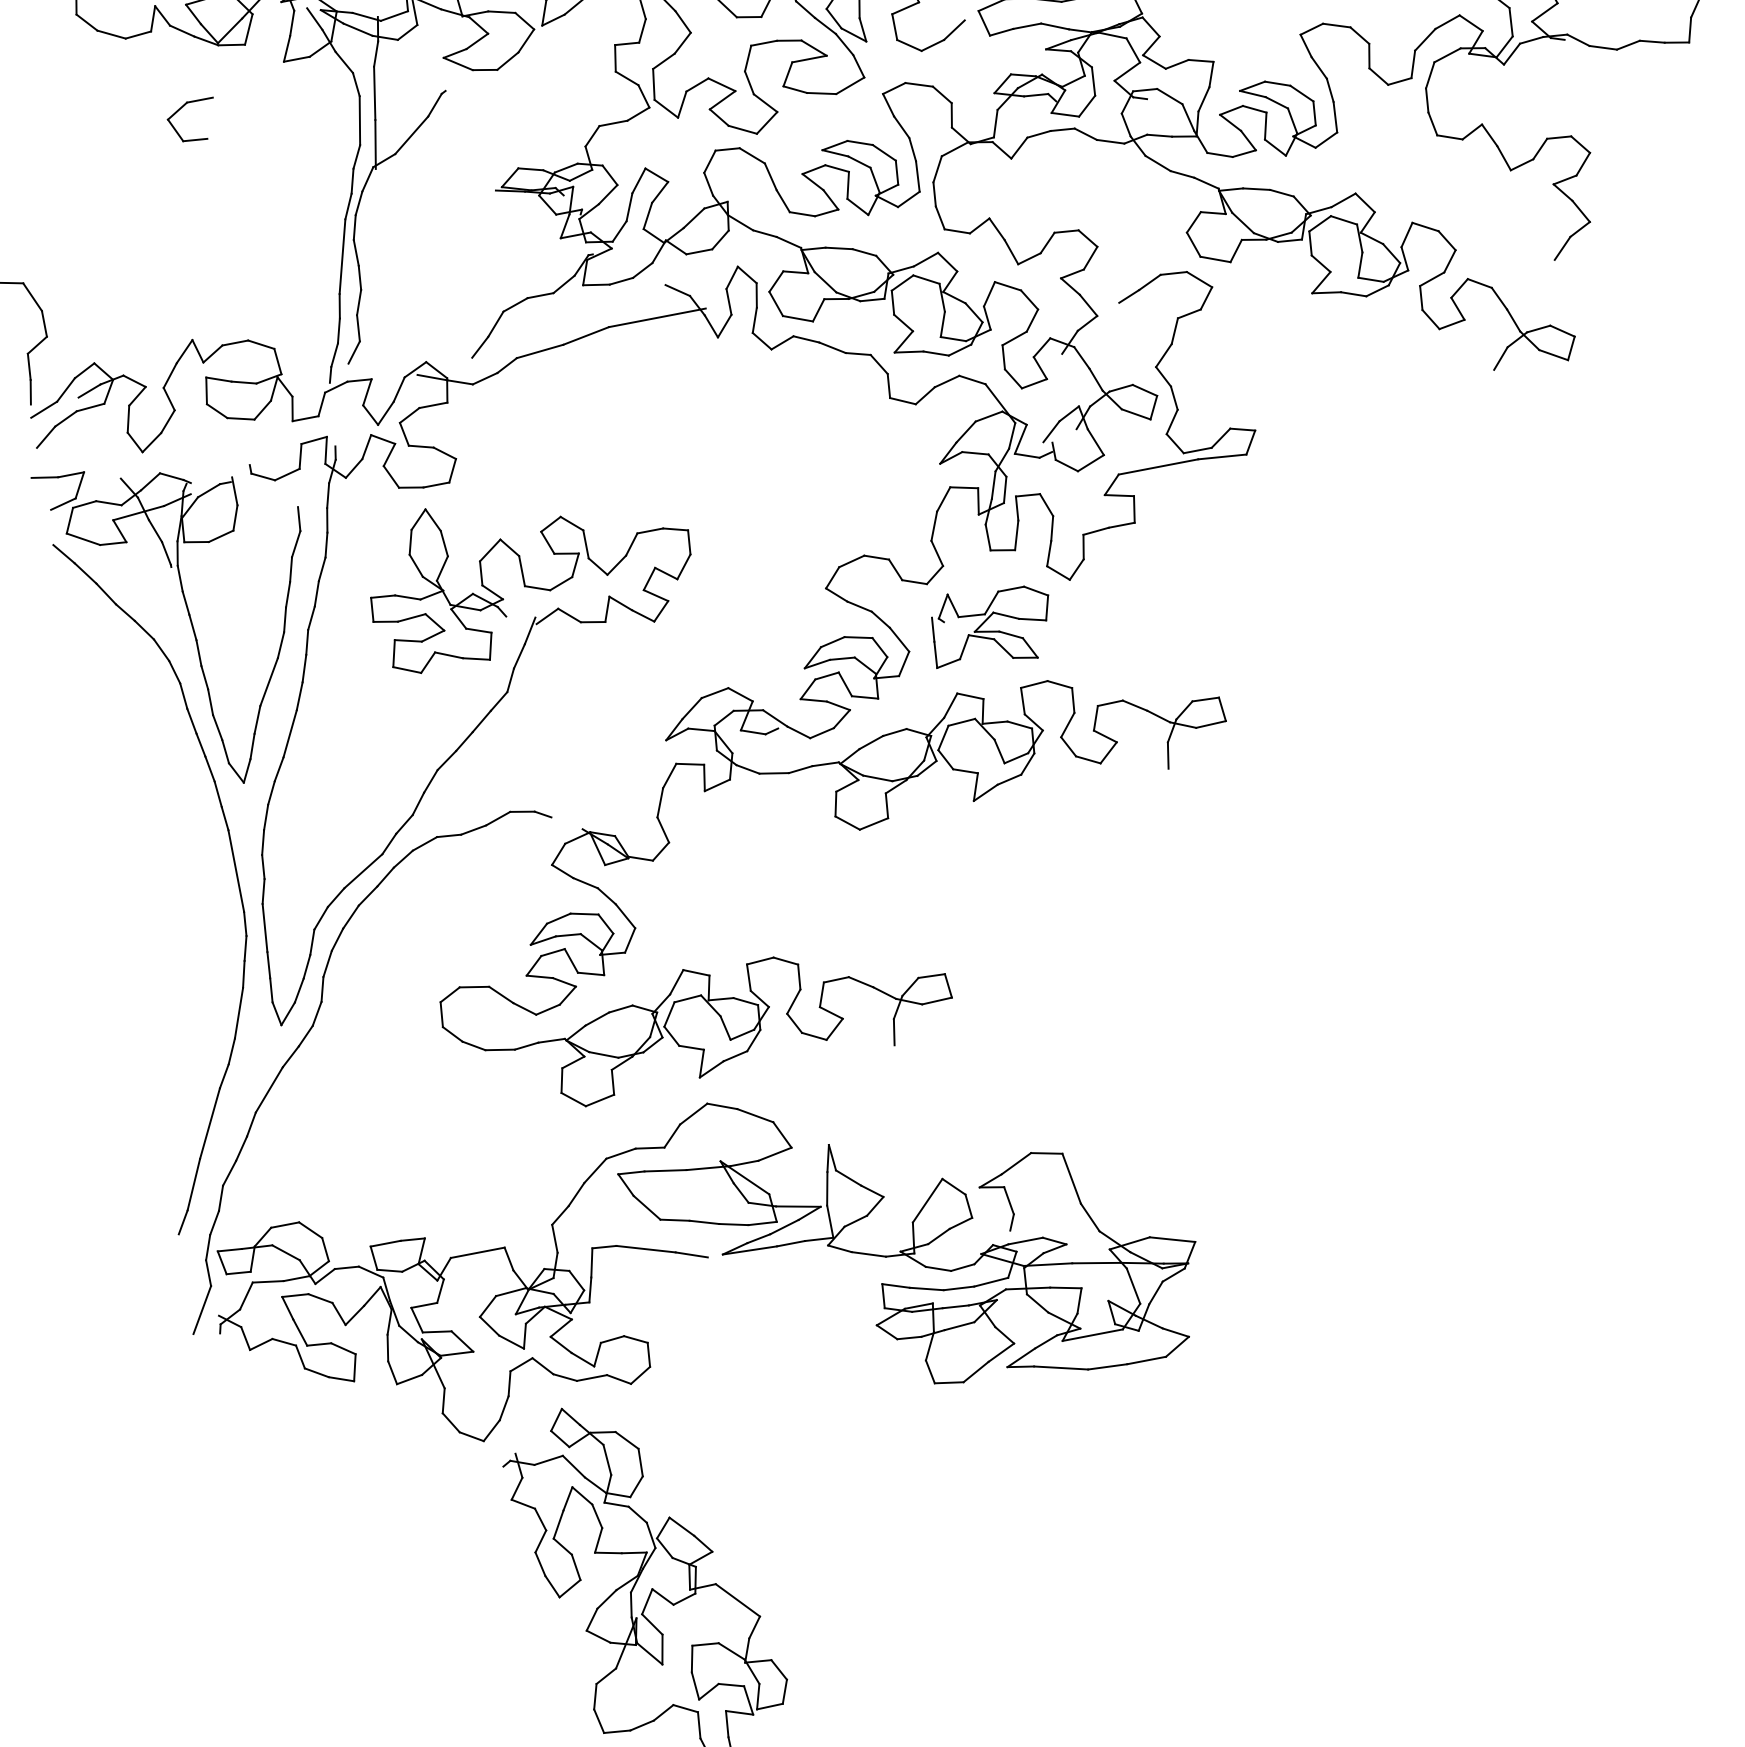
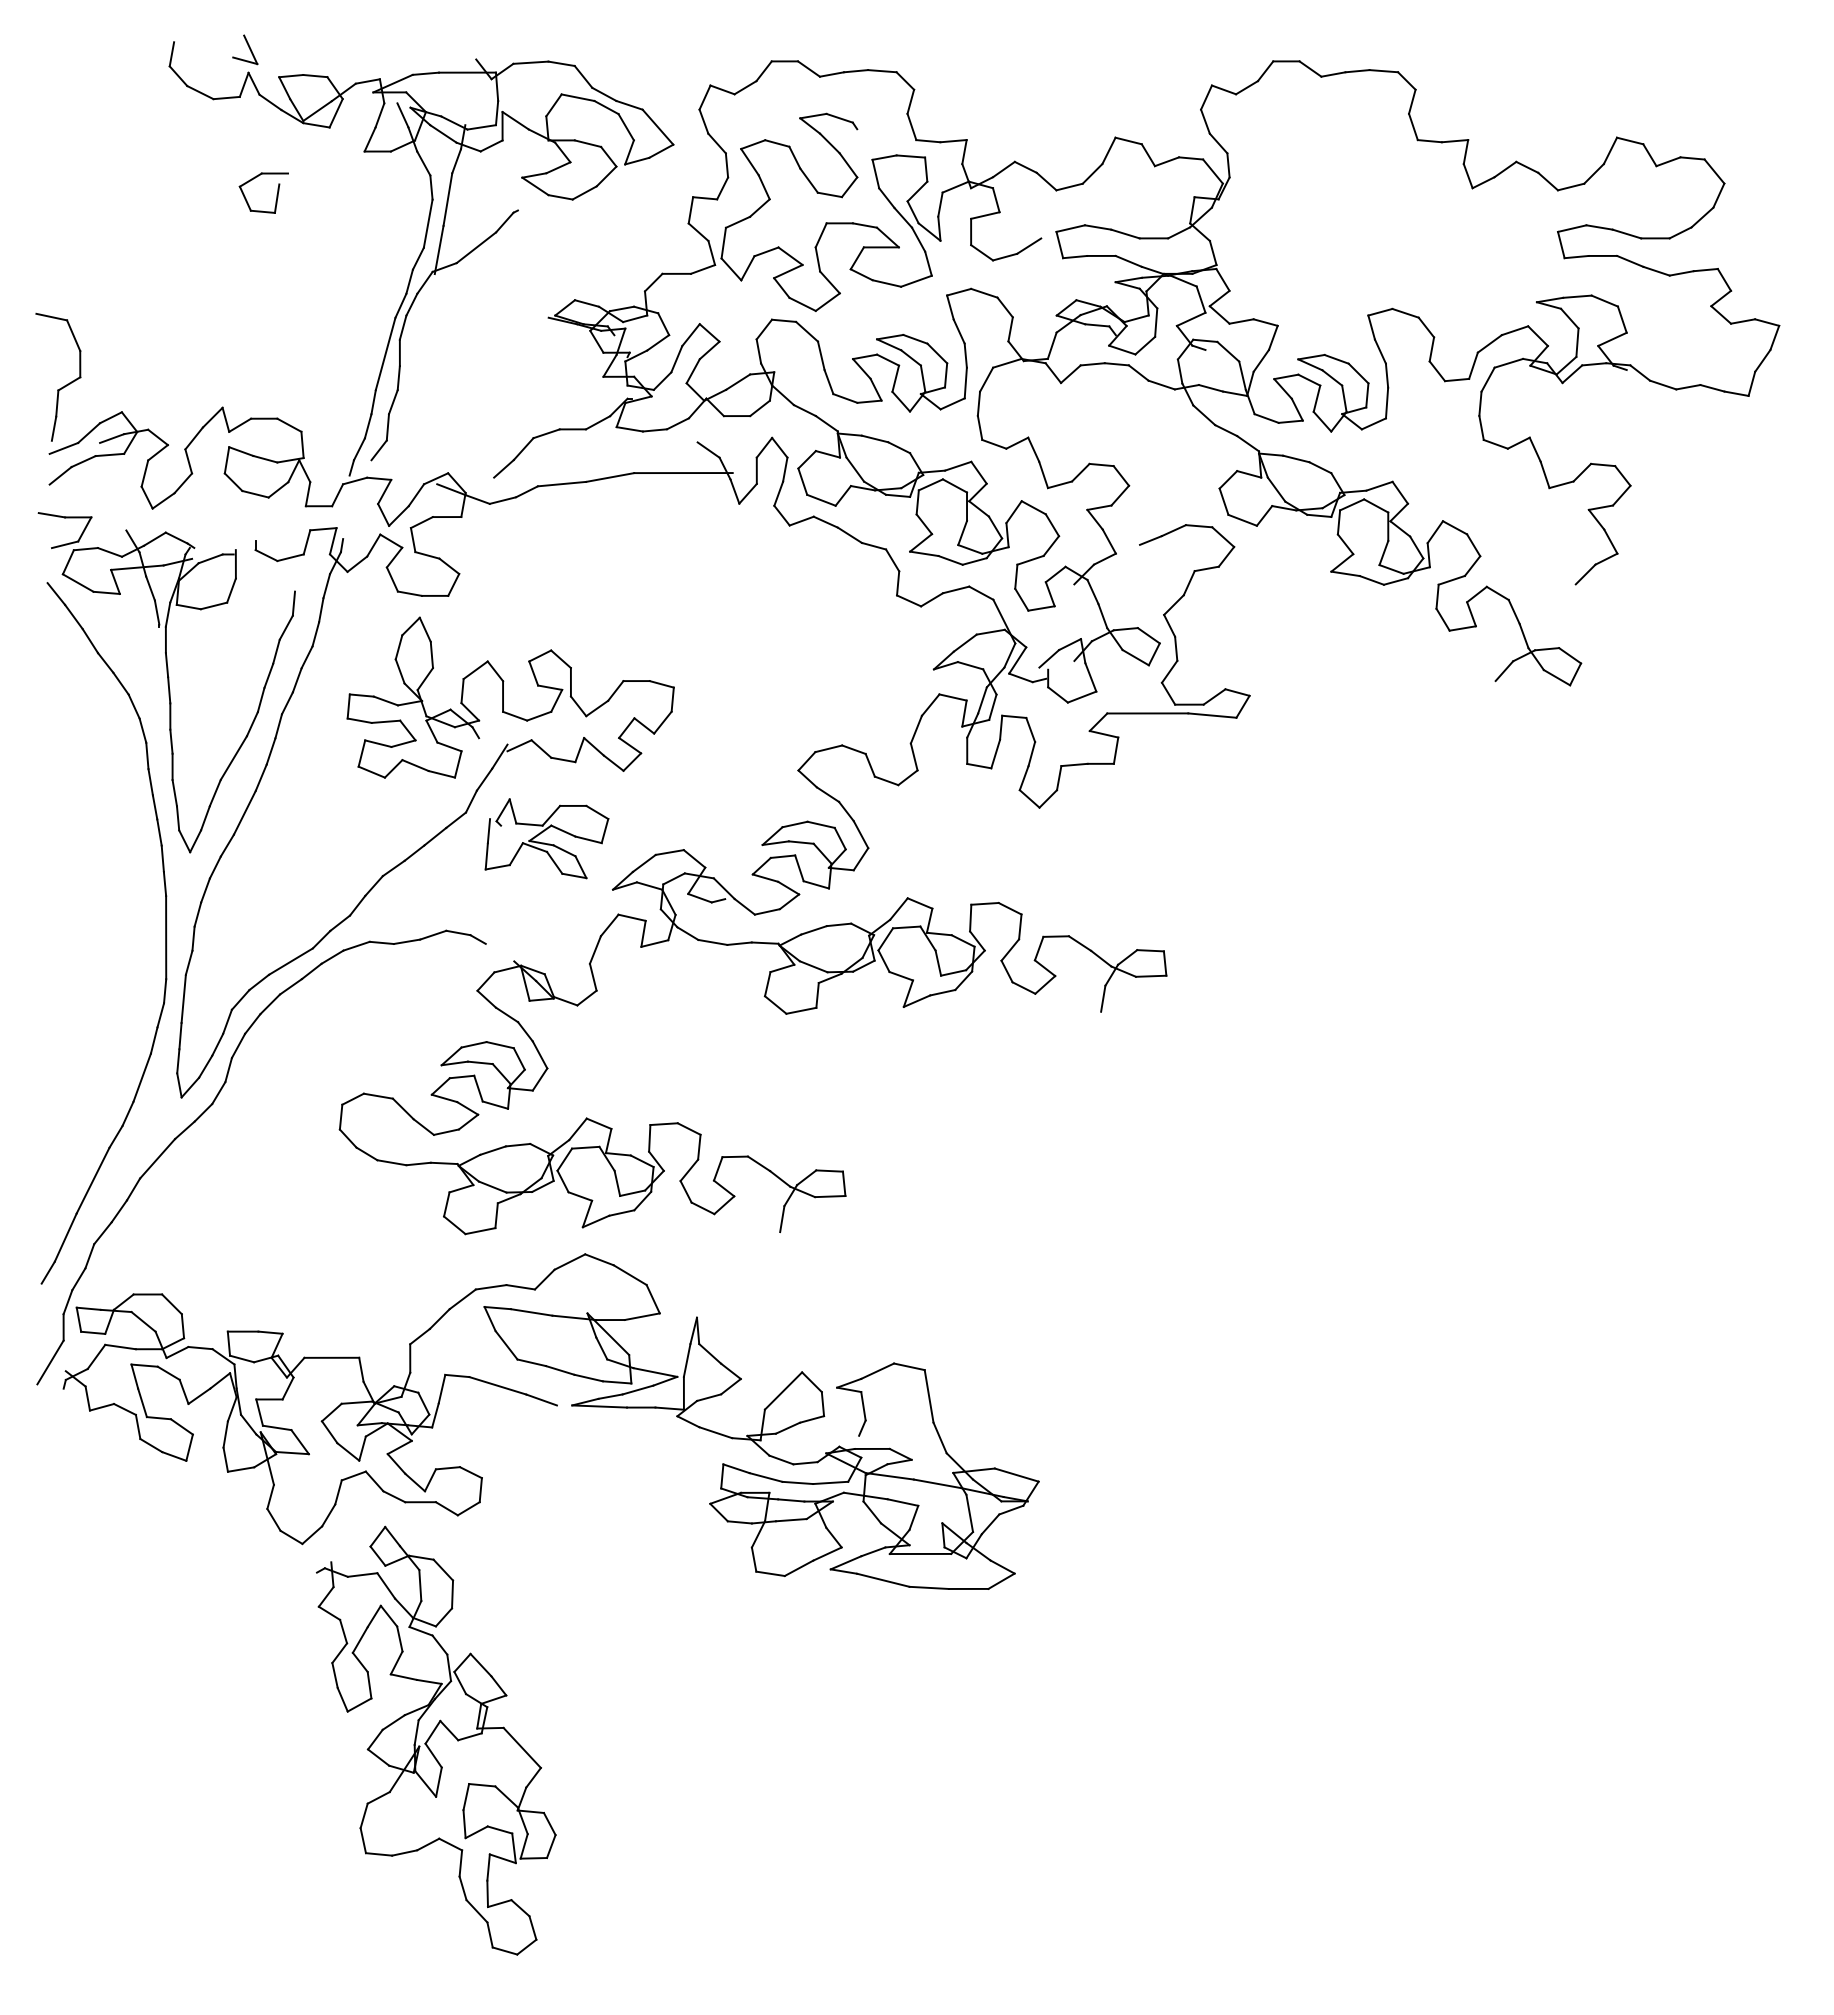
line: (206, 124) -> (276, 198), added
part: (991, 626) -> (546, 838), moved

